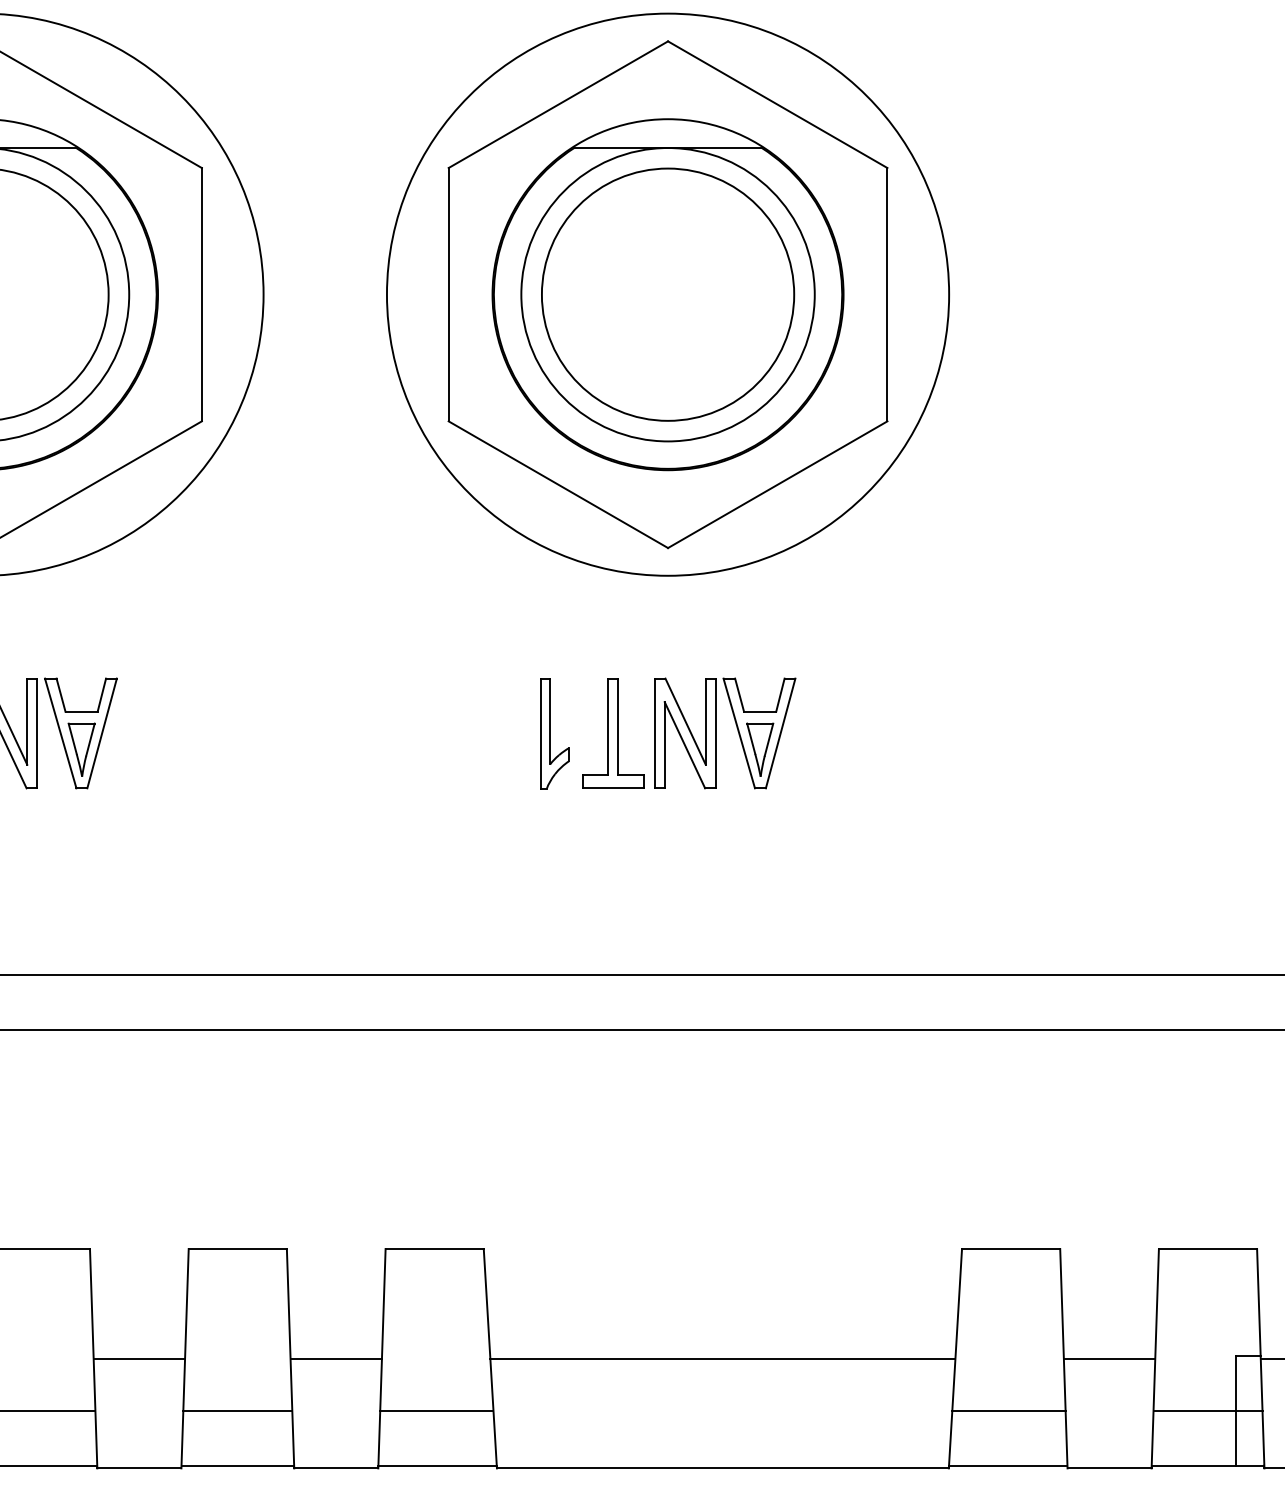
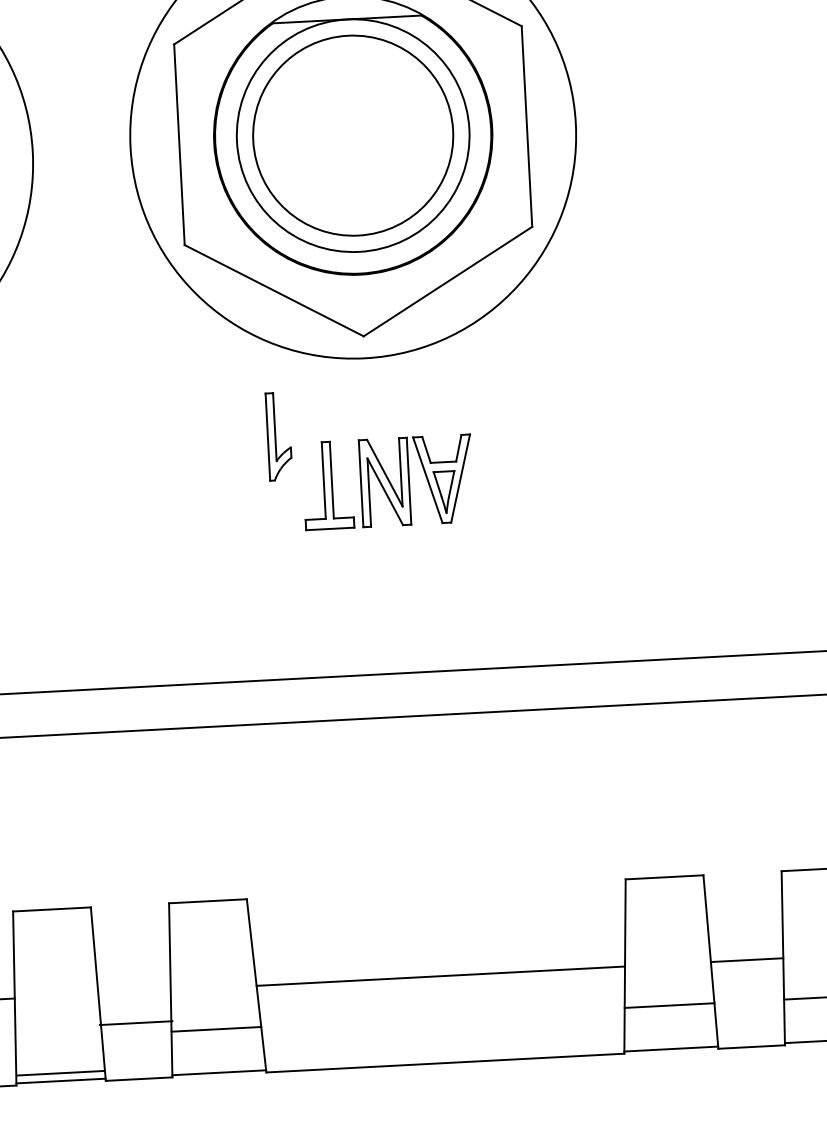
part: (554, 733) -> (278, 436), moved
line: (335, 1358) -> (135, 1023), moved
line: (237, 1410) -> (60, 1073), moved

